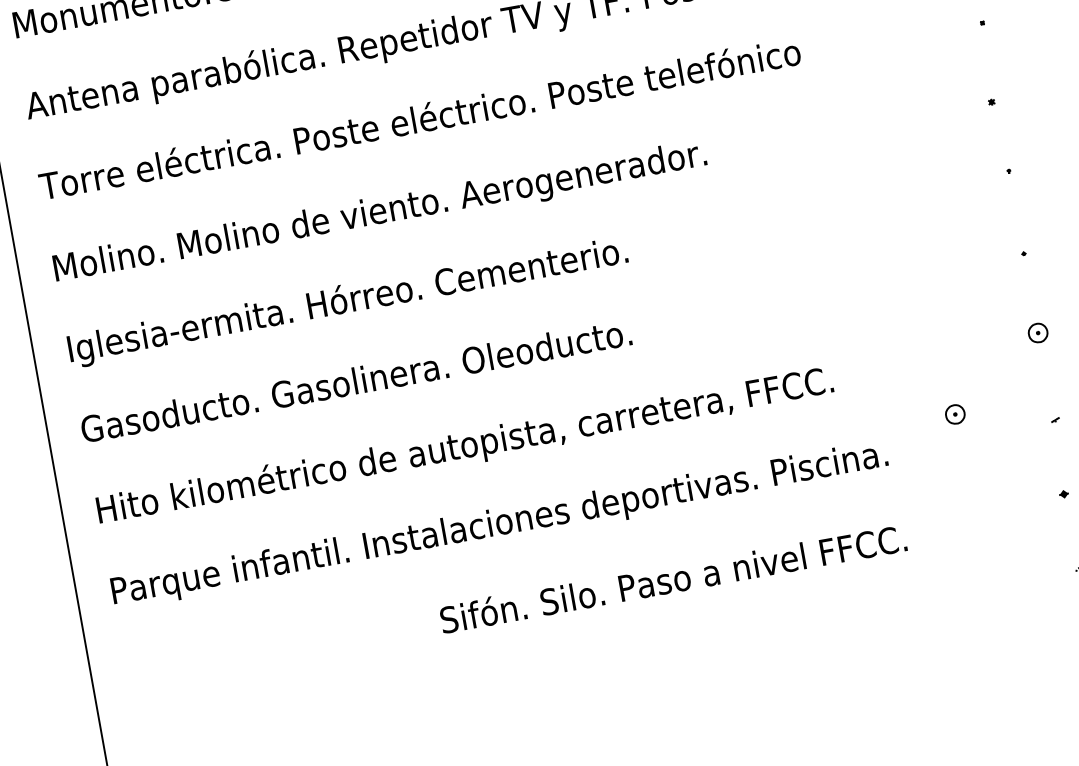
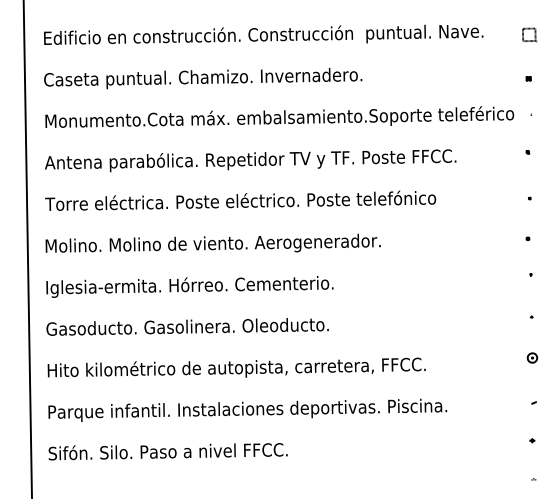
part: (955, 413) -> (484, 391), removed
text: (672, 579) -> (167, 451), moved

